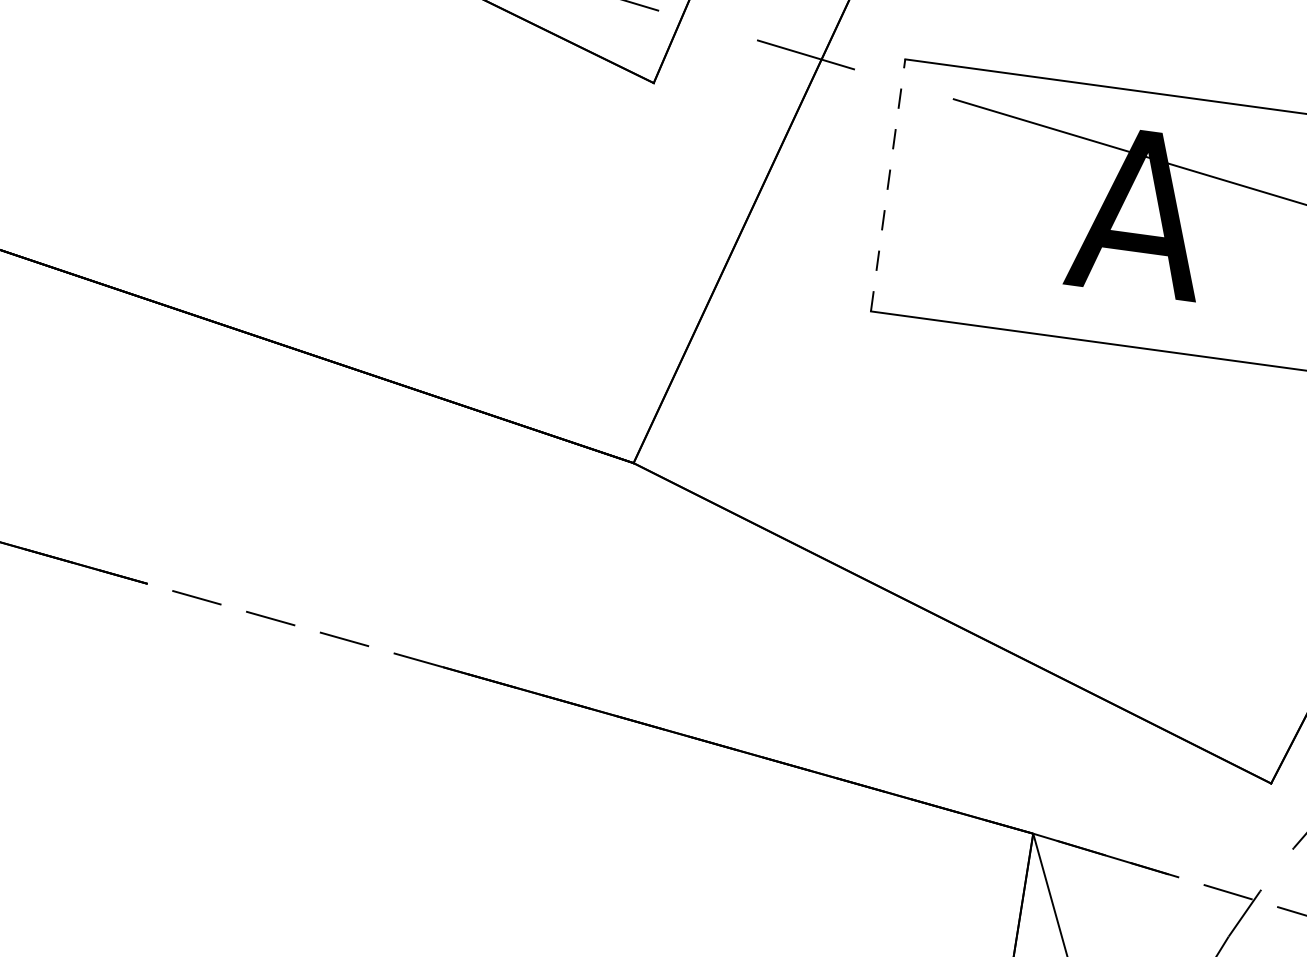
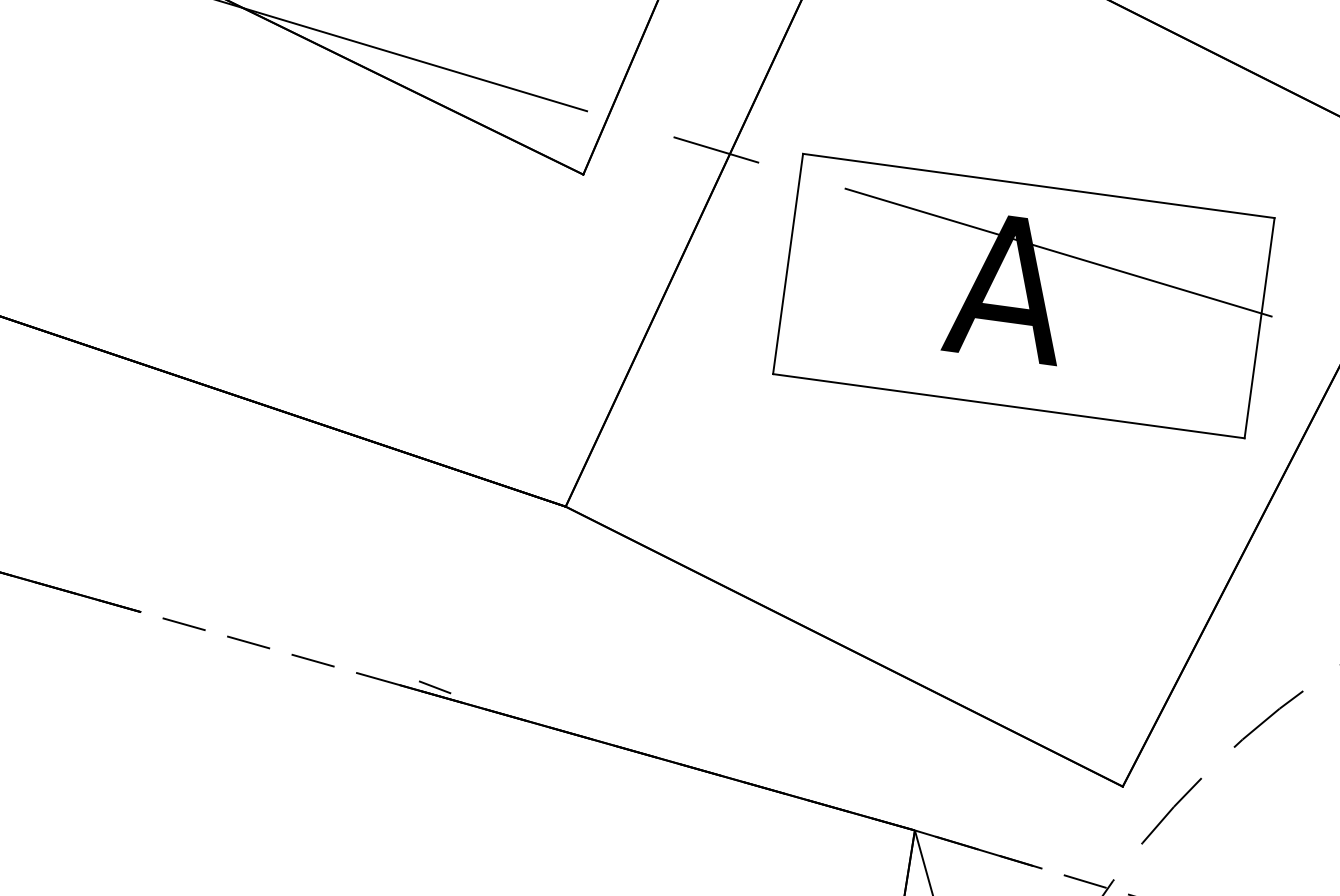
line: (888, 184) -> (788, 263), dashed -> solid
line: (484, 670) -> (435, 687), added

